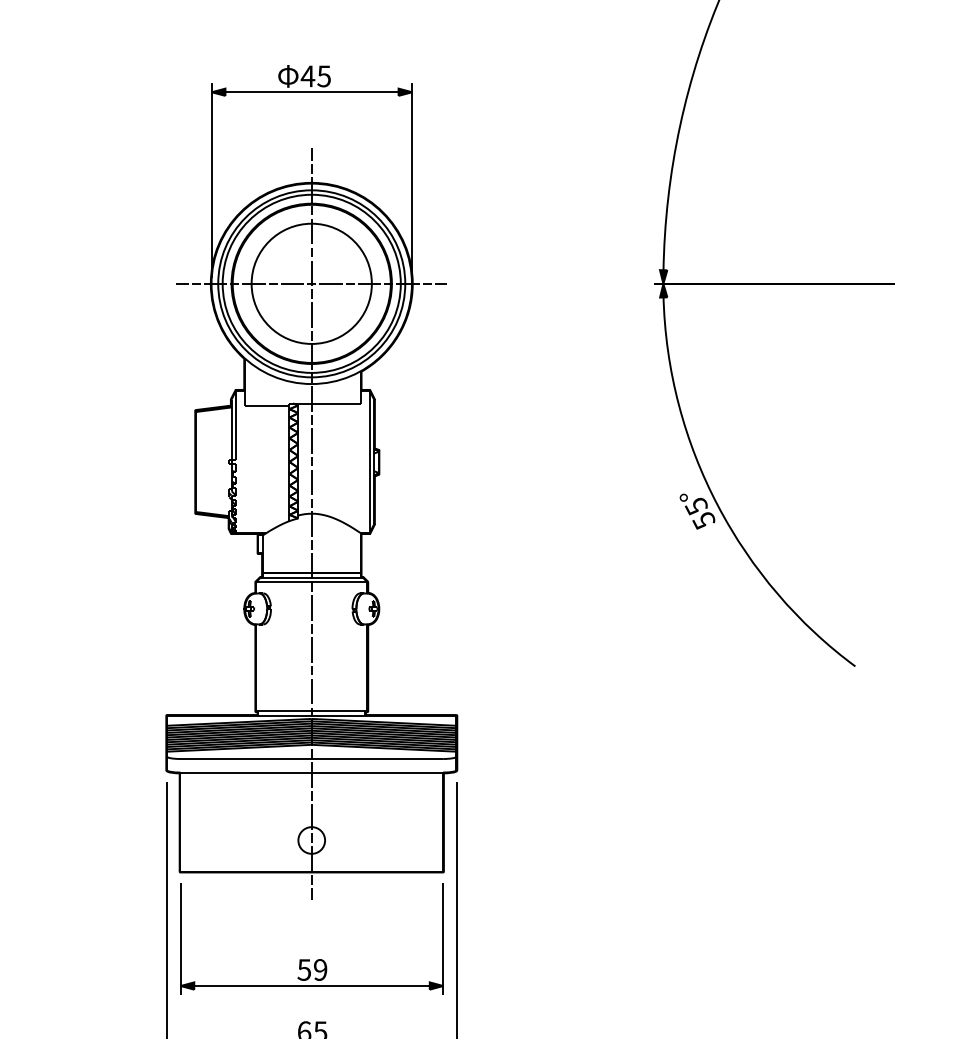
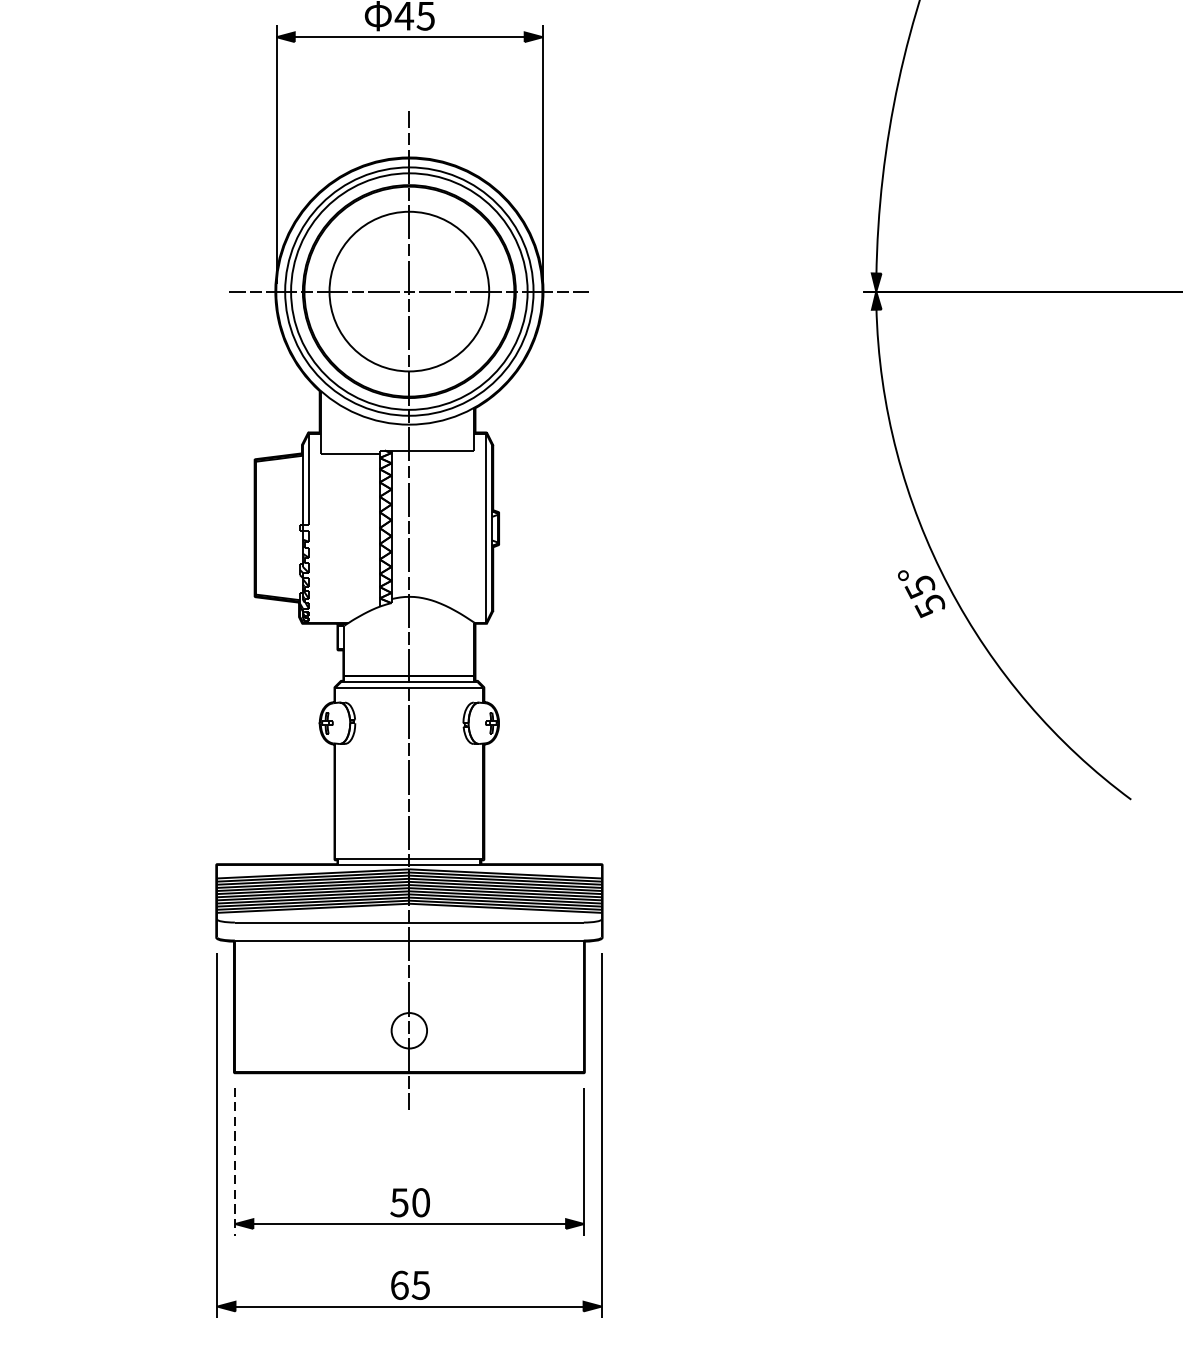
line: (180, 939) -> (235, 1162), solid -> dashed
text: (320, 969) -> (420, 1202), 59 -> 50

